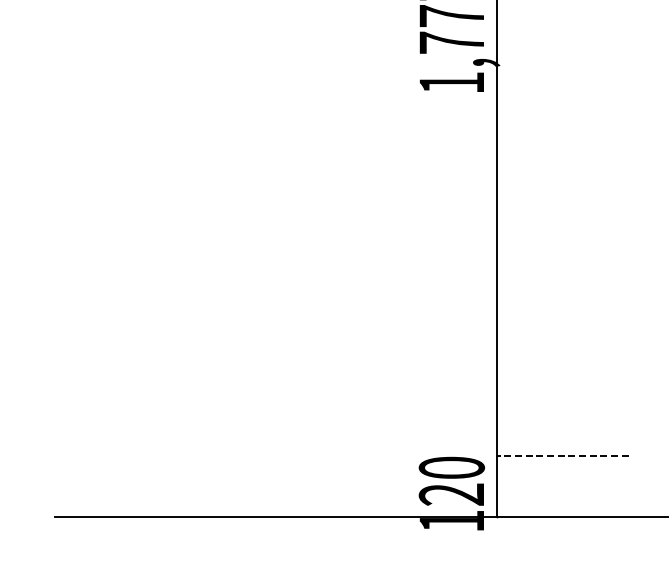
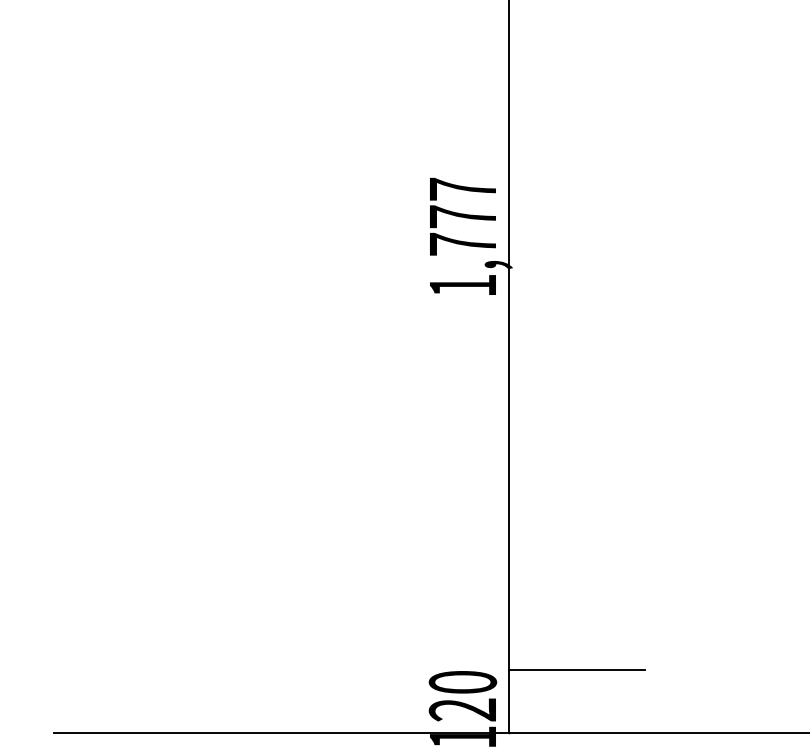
line: (563, 455) -> (577, 669), dashed -> solid

